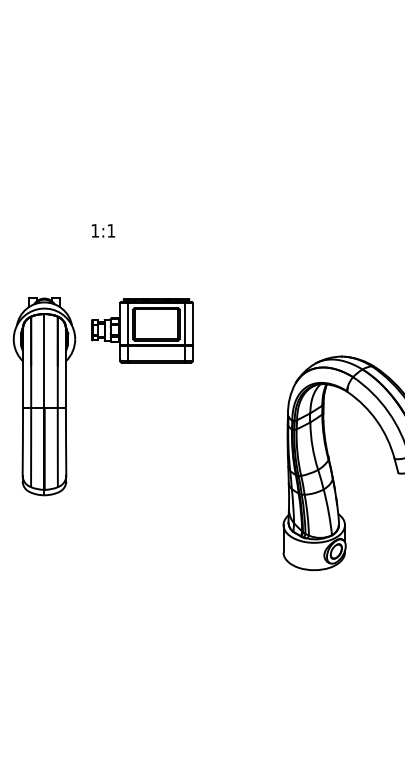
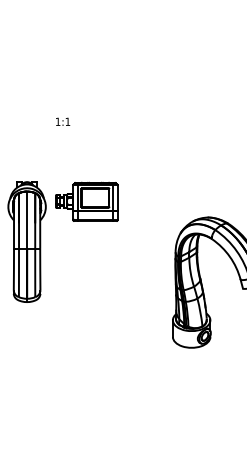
text: (104, 230) -> (63, 121), moved

